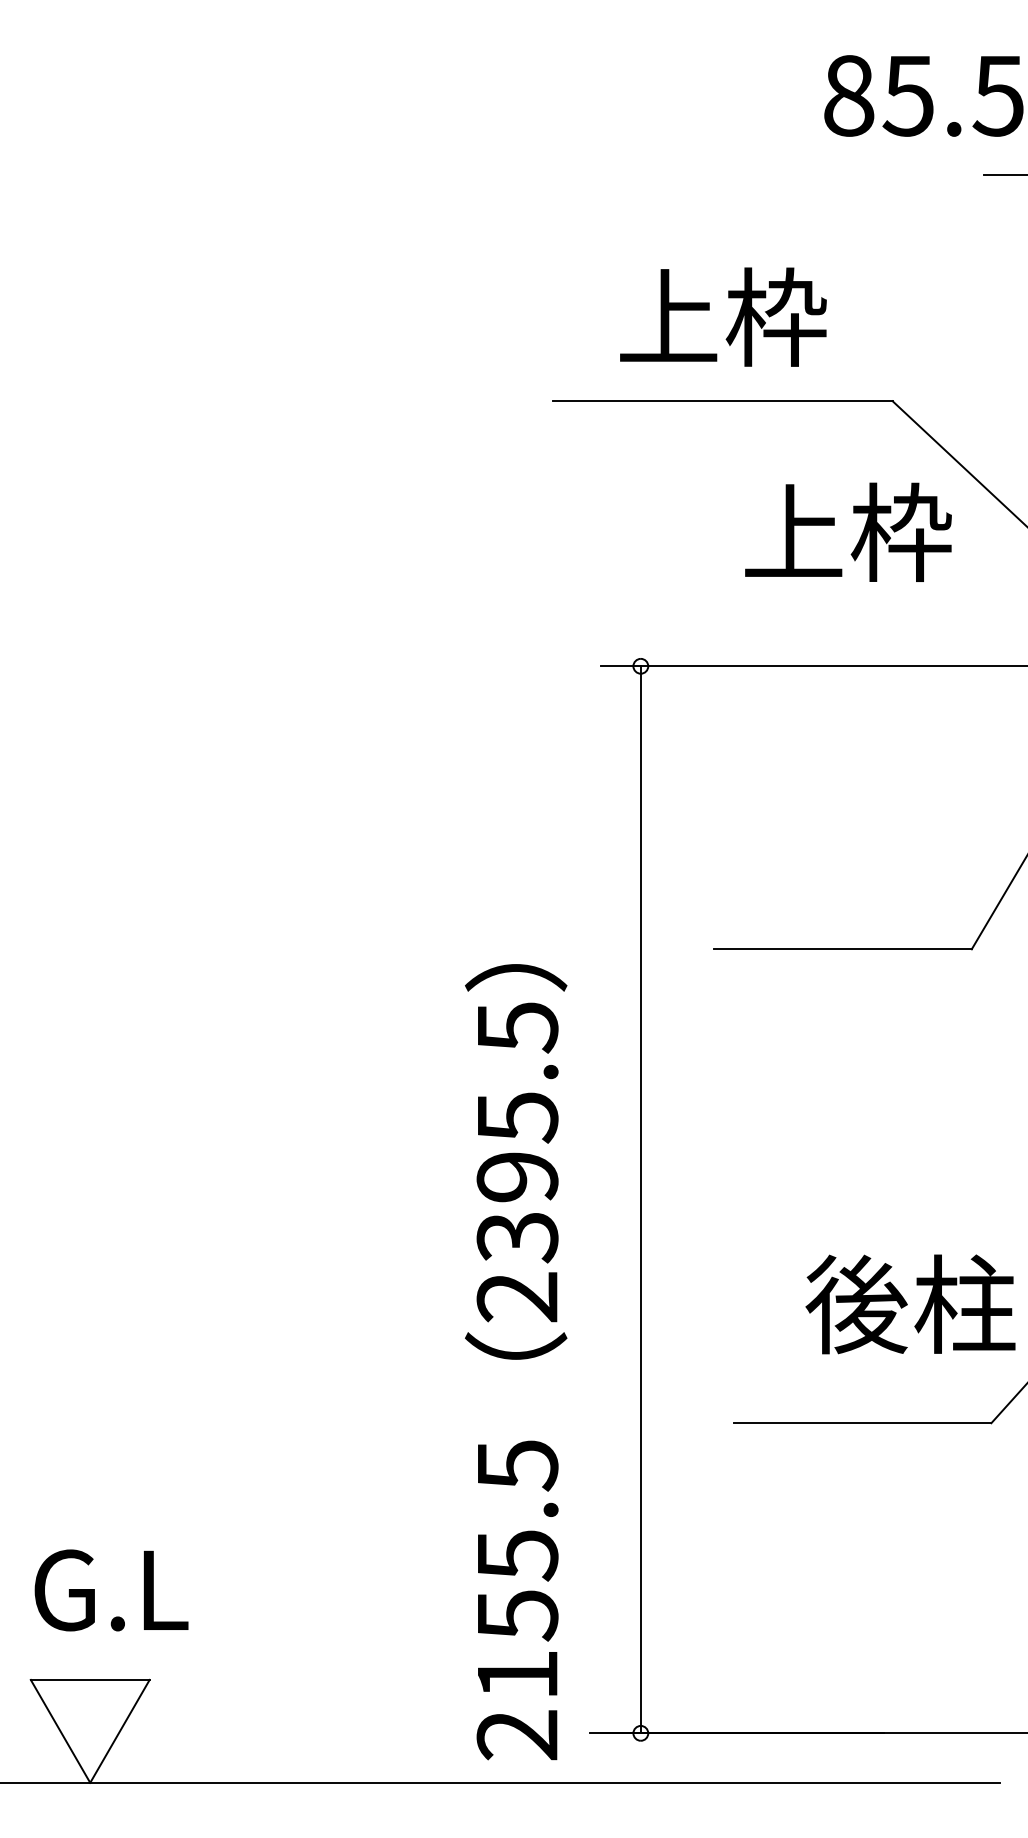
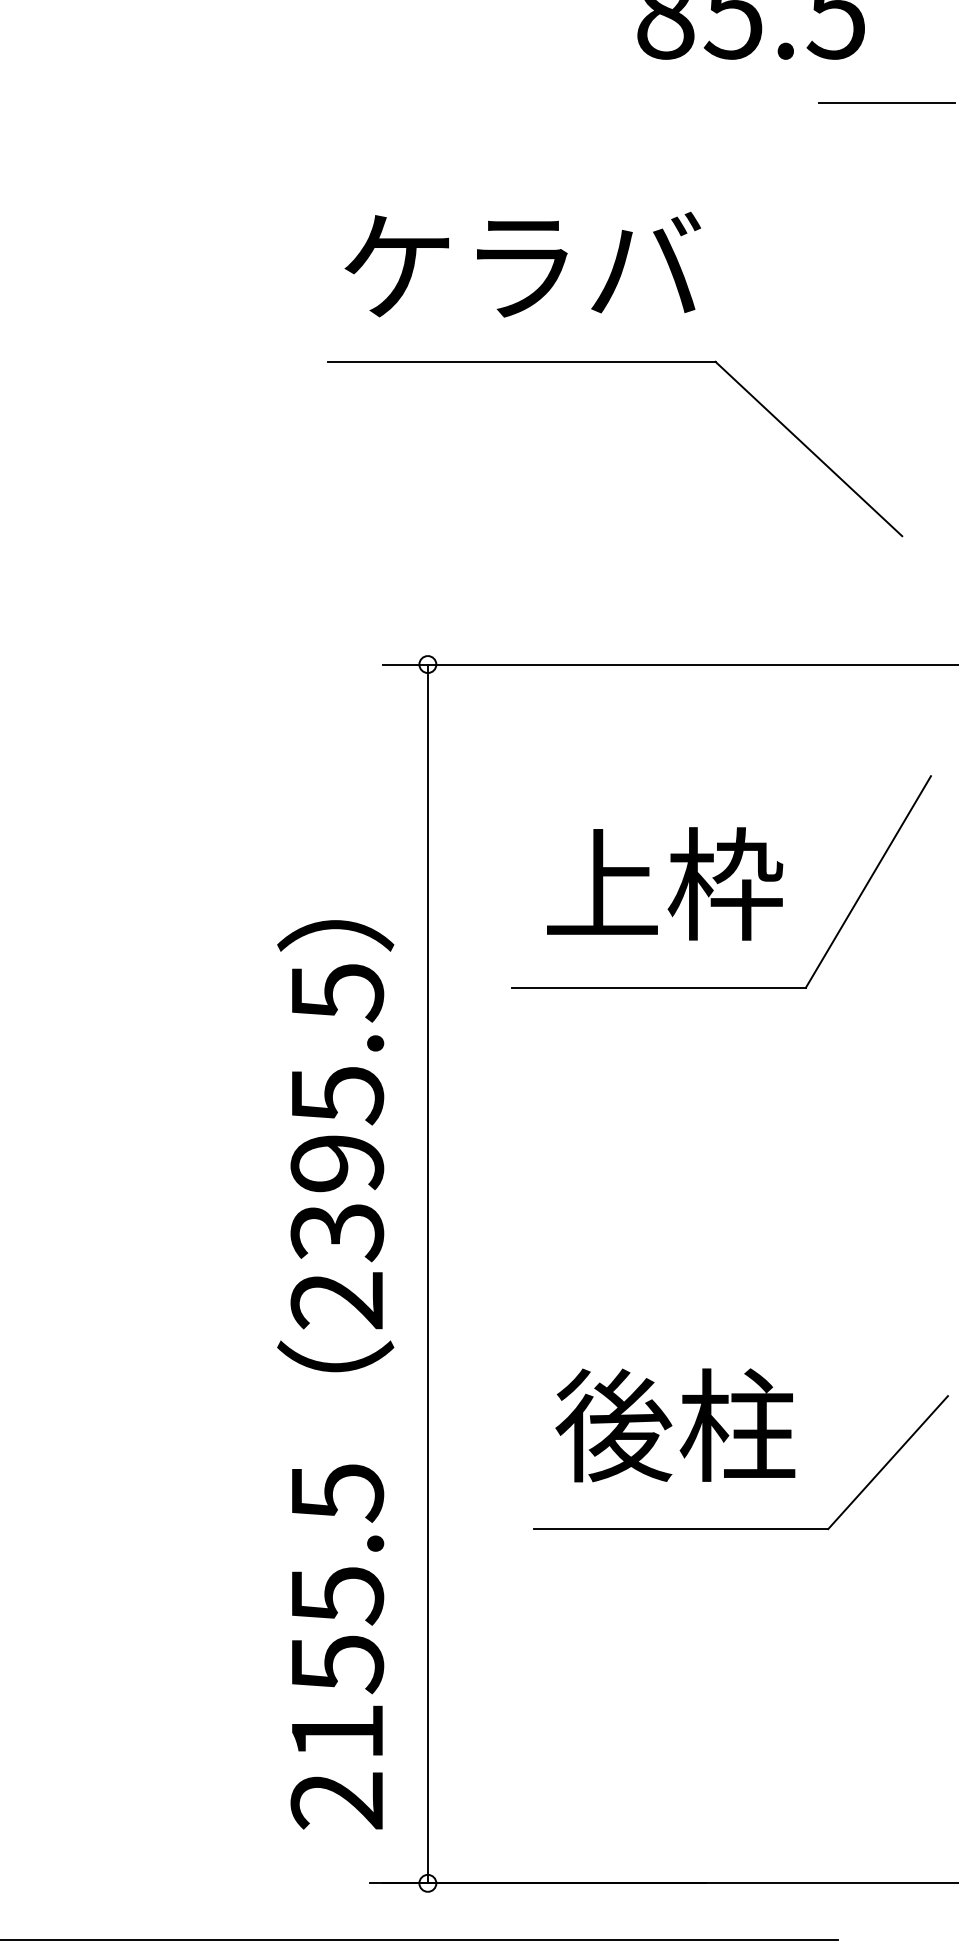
text: (723, 316) -> (522, 265), 上枠 -> ケラバ
text: (848, 531) -> (665, 882), moved
text: (910, 1304) -> (675, 1425), moved
text: (516, 1362) -> (336, 1375), moved

